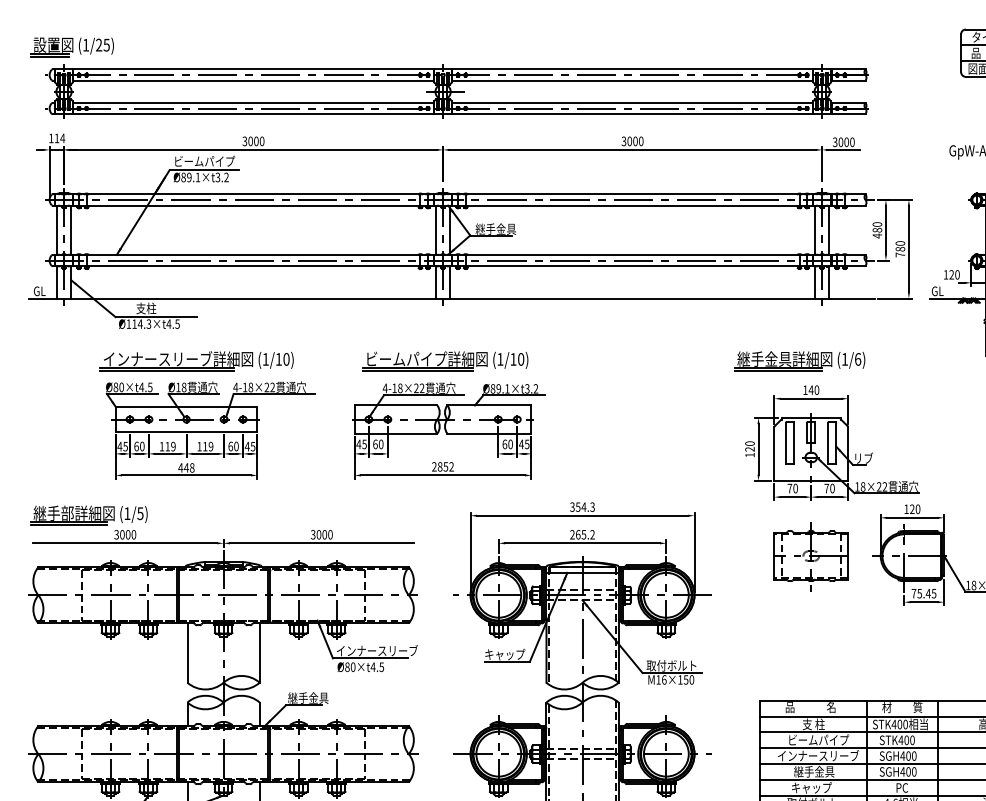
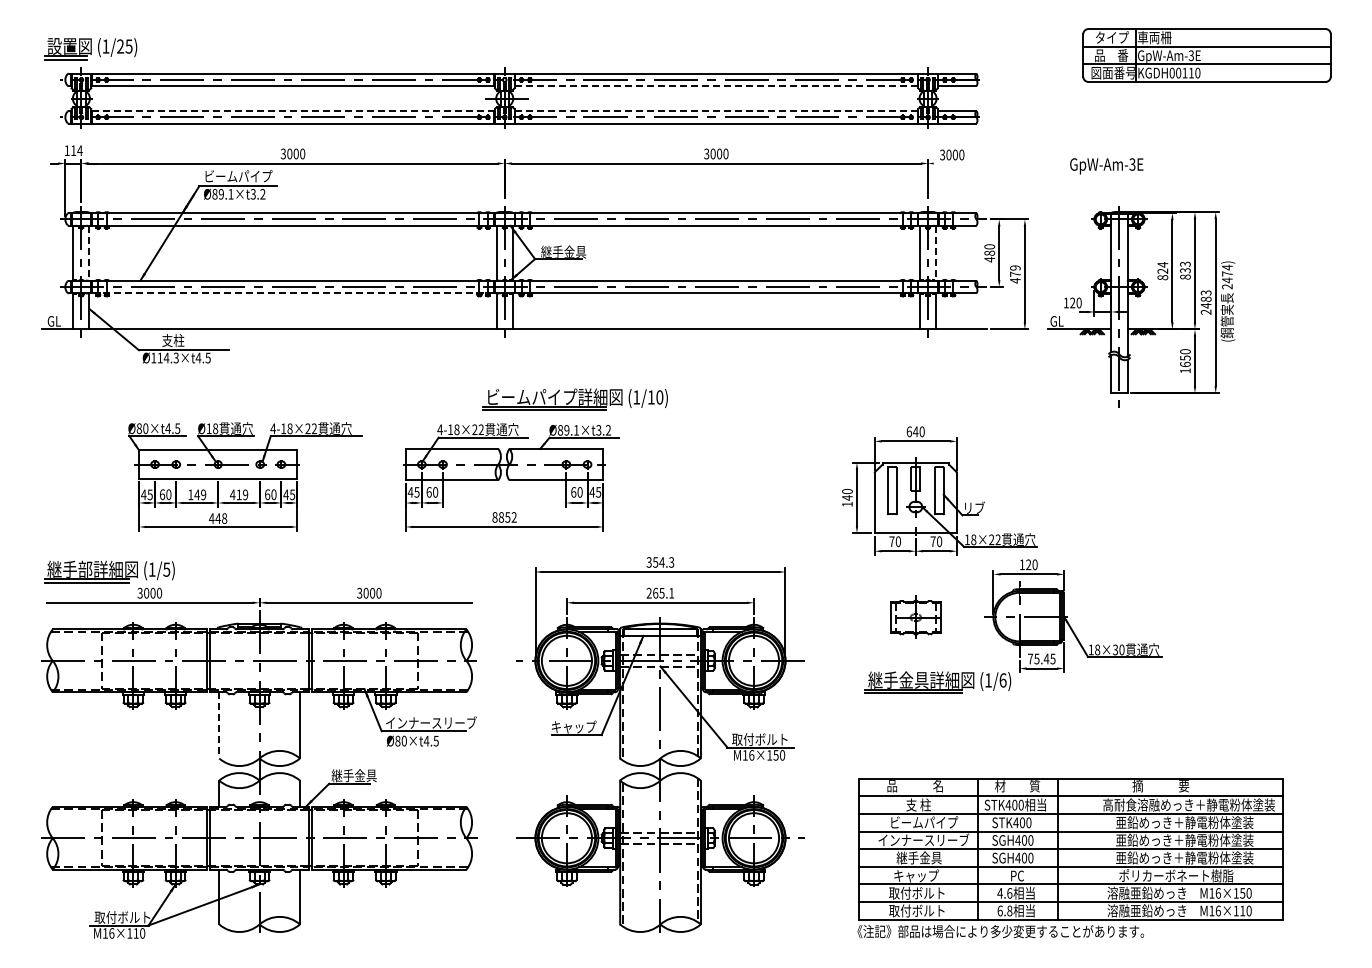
line: (631, 80) -> (715, 86), solid -> dashed
line: (253, 103) -> (293, 111), solid -> dashed
line: (631, 103) -> (715, 111), solid -> dashed
line: (843, 149) -> (951, 163), removed
line: (71, 230) -> (89, 253), solid -> dashed
line: (829, 230) -> (936, 253), solid -> dashed
text: (900, 249) -> (1015, 274), 780 -> 479
line: (253, 266) -> (293, 293), solid -> dashed
part: (196, 361) -> (229, 399), removed
part: (444, 361) -> (574, 399), moved
part: (799, 361) -> (937, 682), moved
text: (805, 389) -> (909, 431), 140 -> 640
text: (167, 446) -> (196, 494), 119 -> 149
text: (199, 446) -> (232, 494), 119 -> 419
text: (750, 449) -> (847, 497), 120 -> 140
text: (433, 466) -> (494, 517), 2852 -> 8852
text: (592, 534) -> (671, 592), 265.2 -> 265.1
part: (810, 557) -> (915, 618), size x0.6
line: (187, 653) -> (219, 725), solid -> dashed

